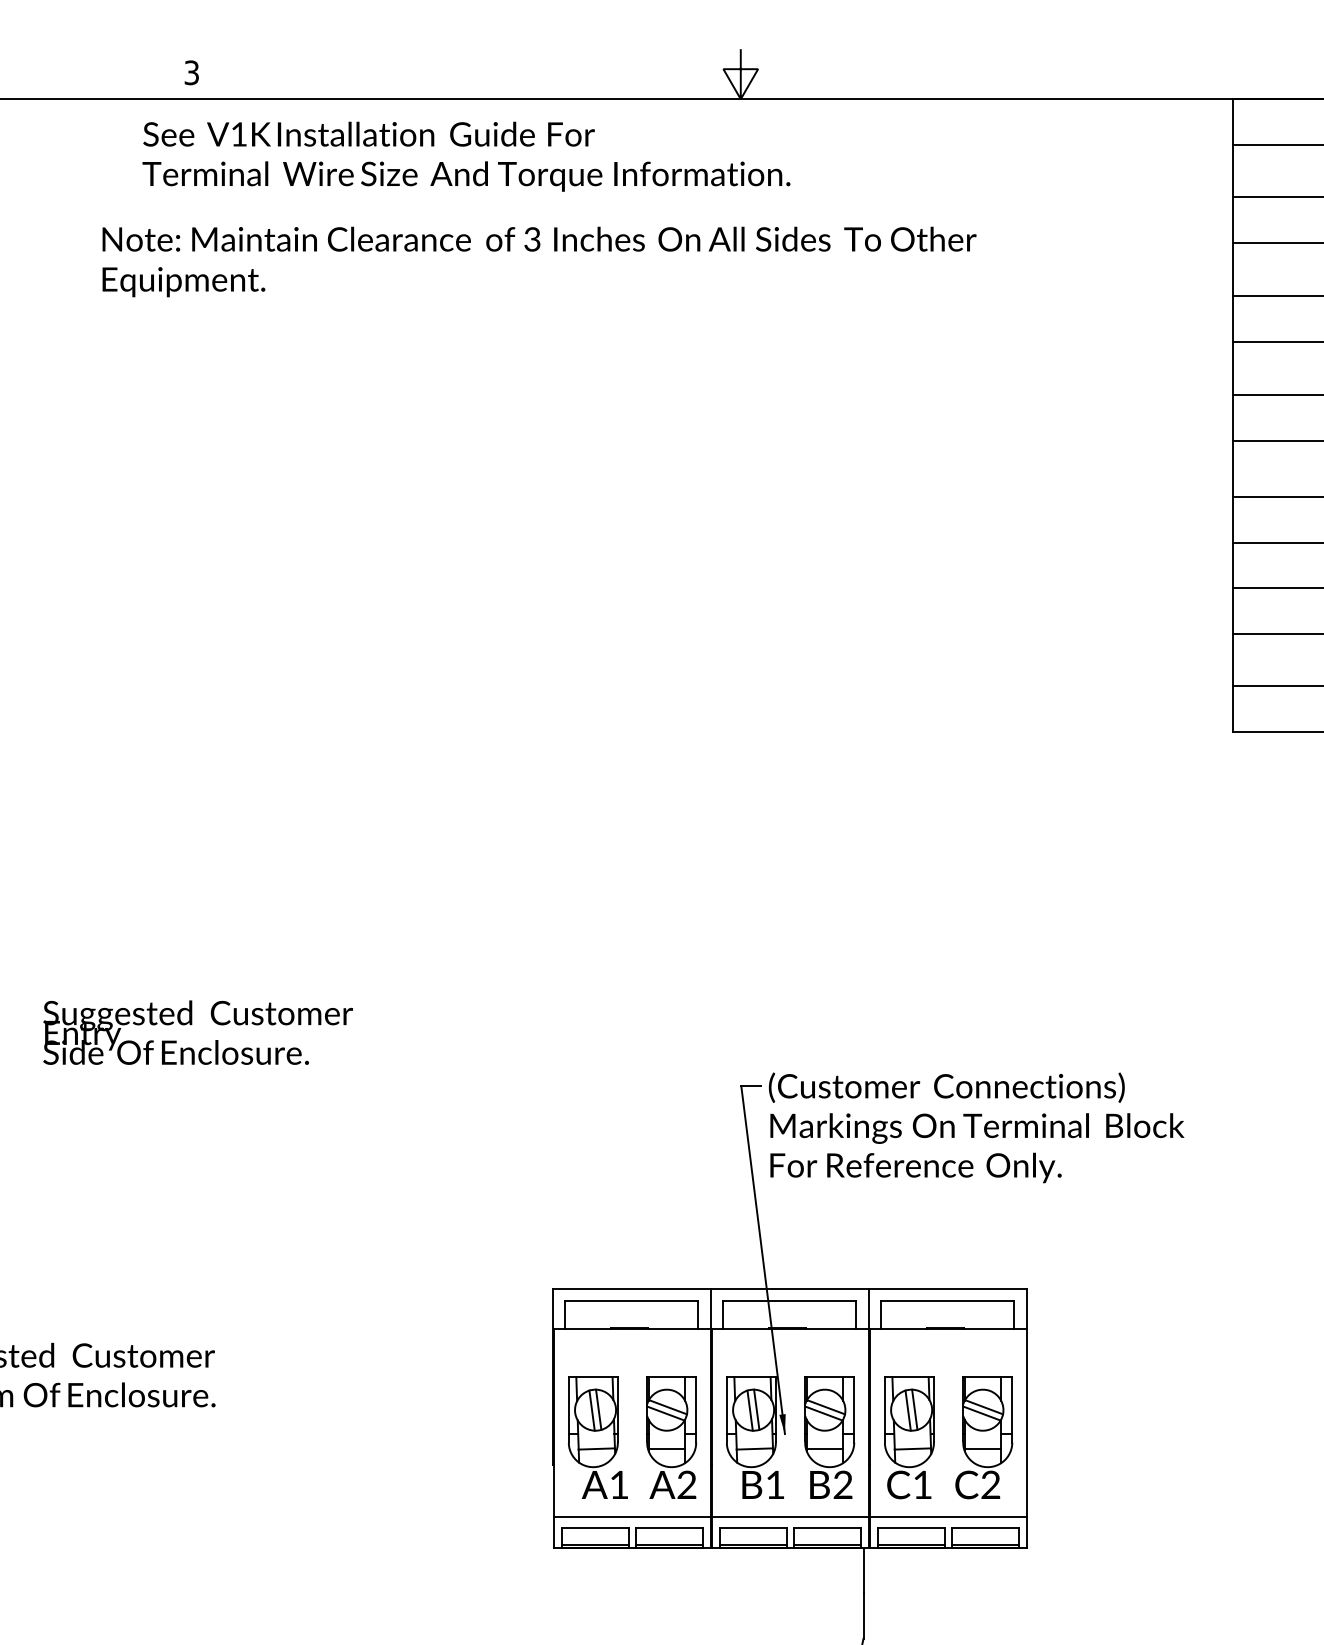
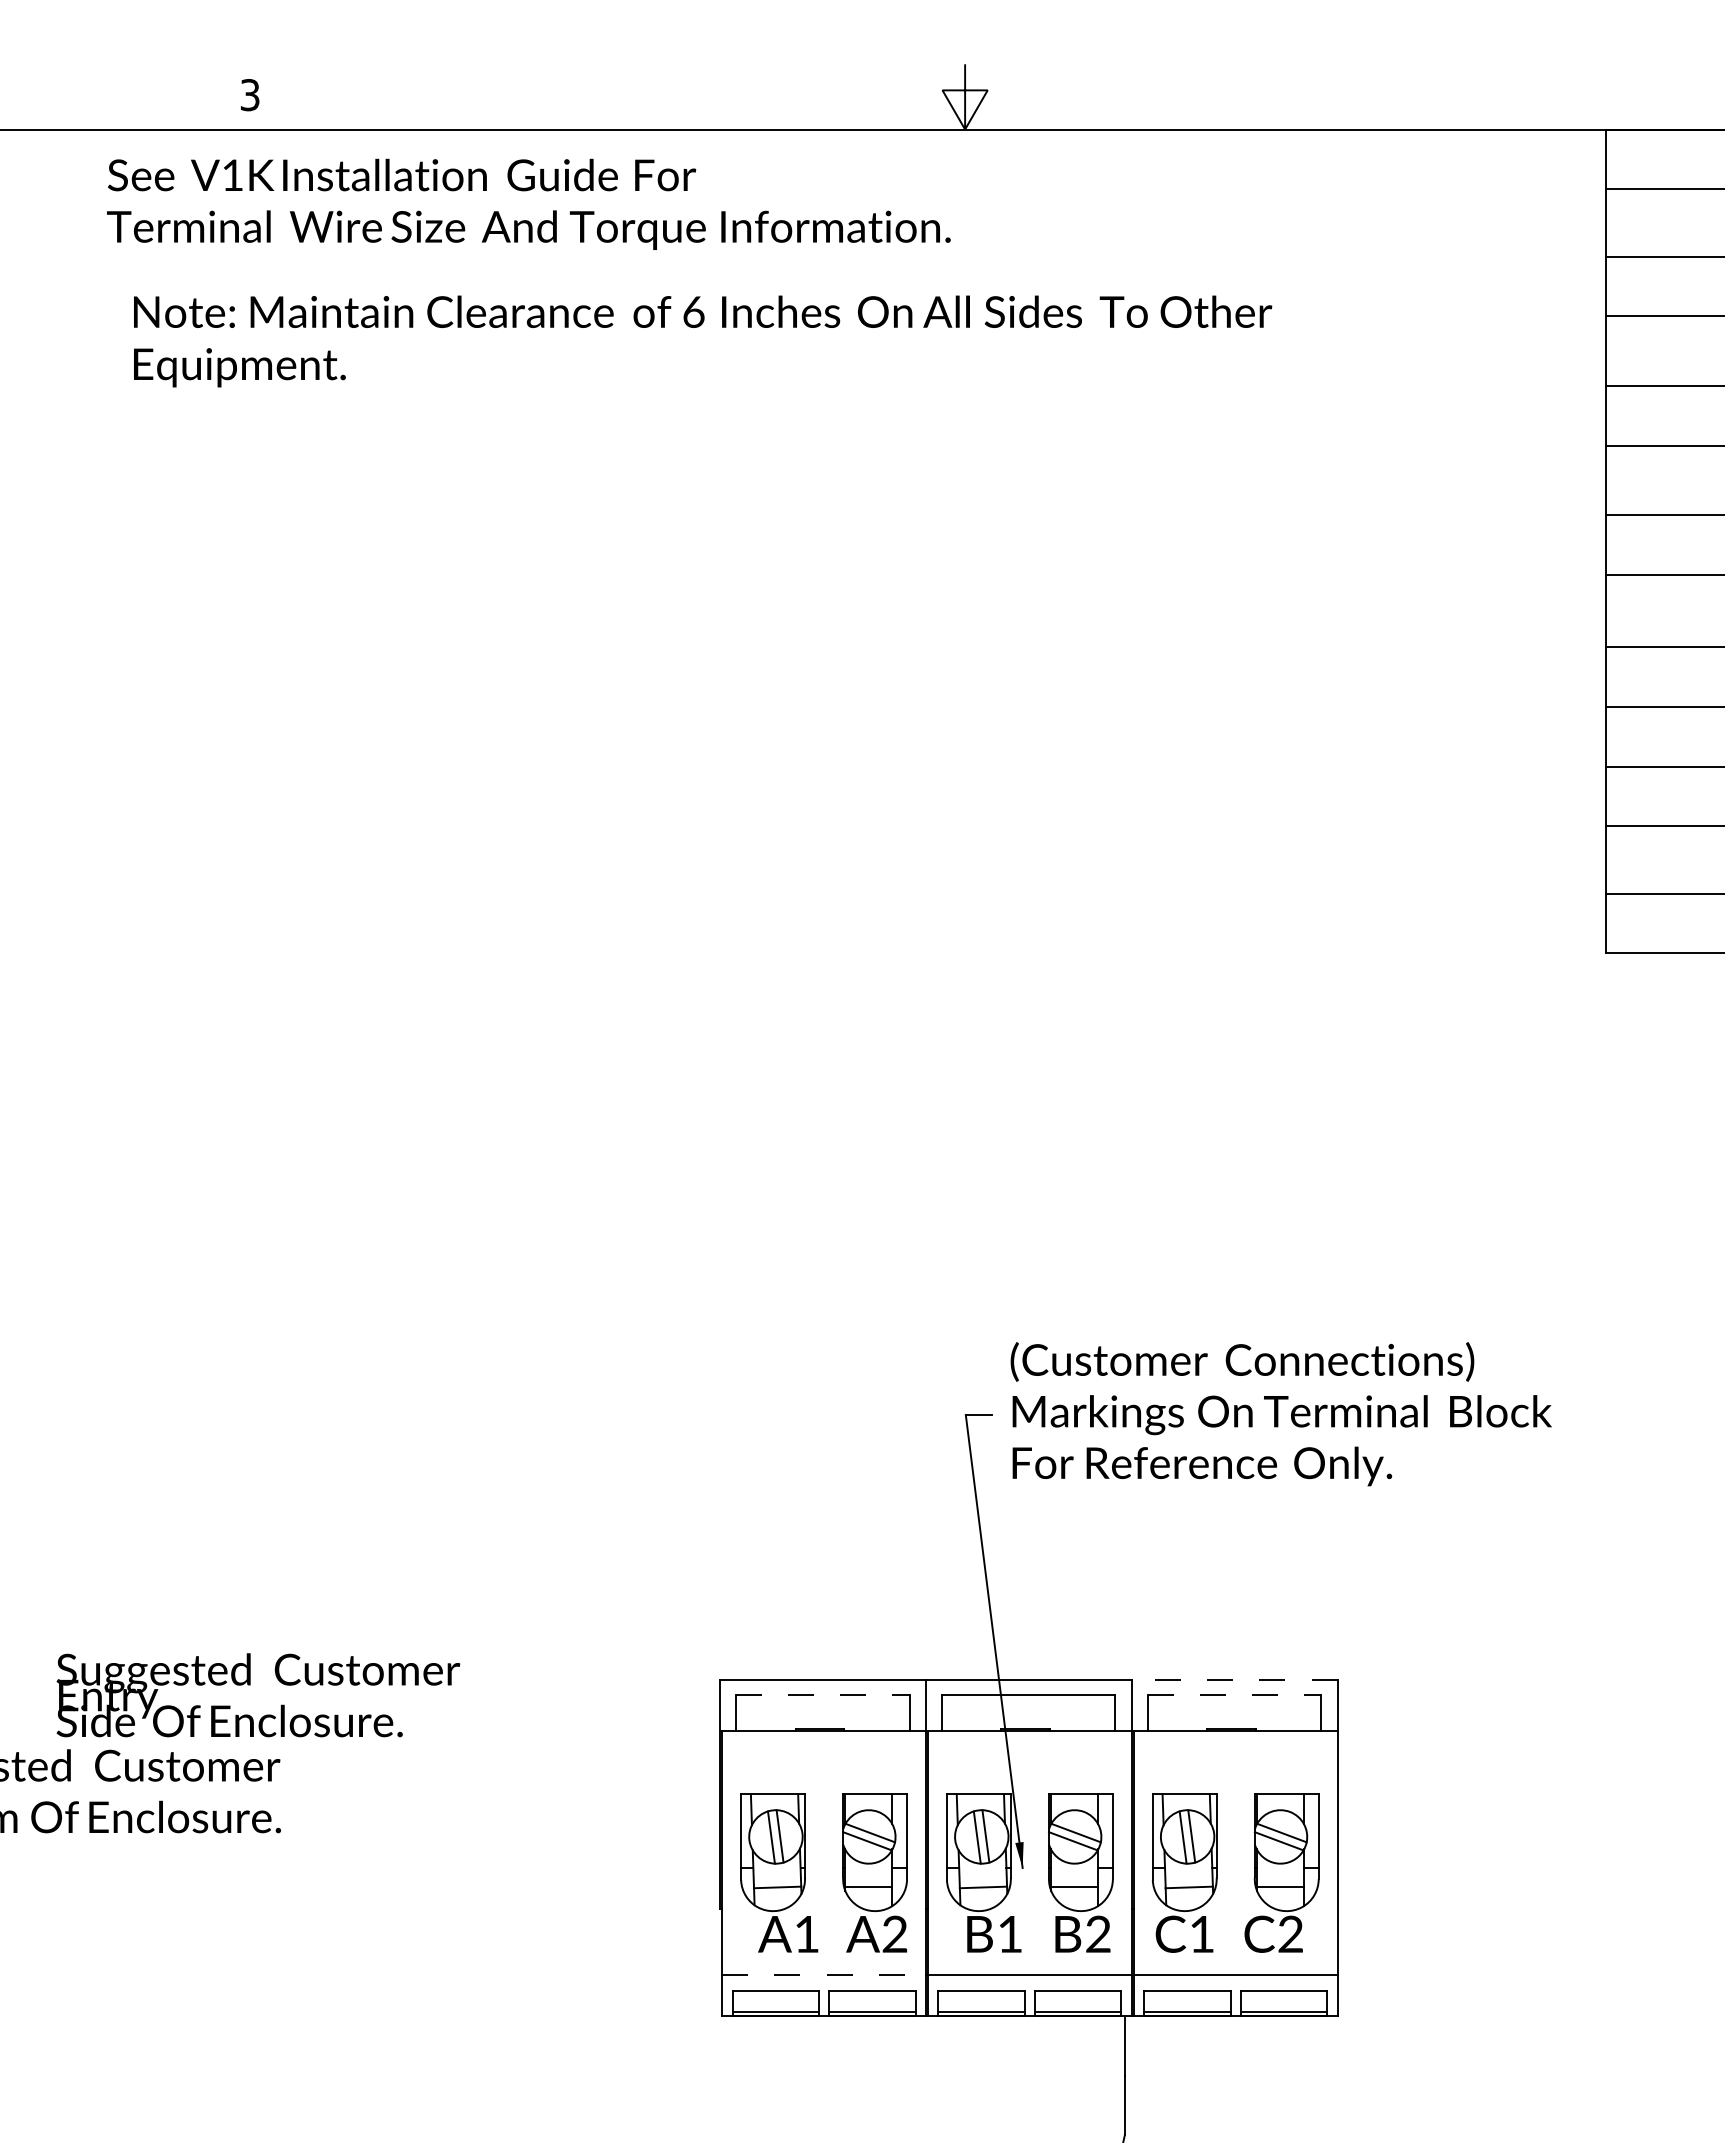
text: (466, 156) -> (528, 203), moved
text: (532, 238) -> (693, 311), 3 -> 6
text: (198, 1032) -> (258, 1695), moved
text: (976, 1128) -> (1280, 1414), moved
line: (947, 1289) -> (1234, 1679), solid -> dashed
line: (631, 1301) -> (822, 1695), solid -> dashed
line: (947, 1301) -> (1234, 1695), solid -> dashed
line: (632, 1516) -> (824, 1975), solid -> dashed

